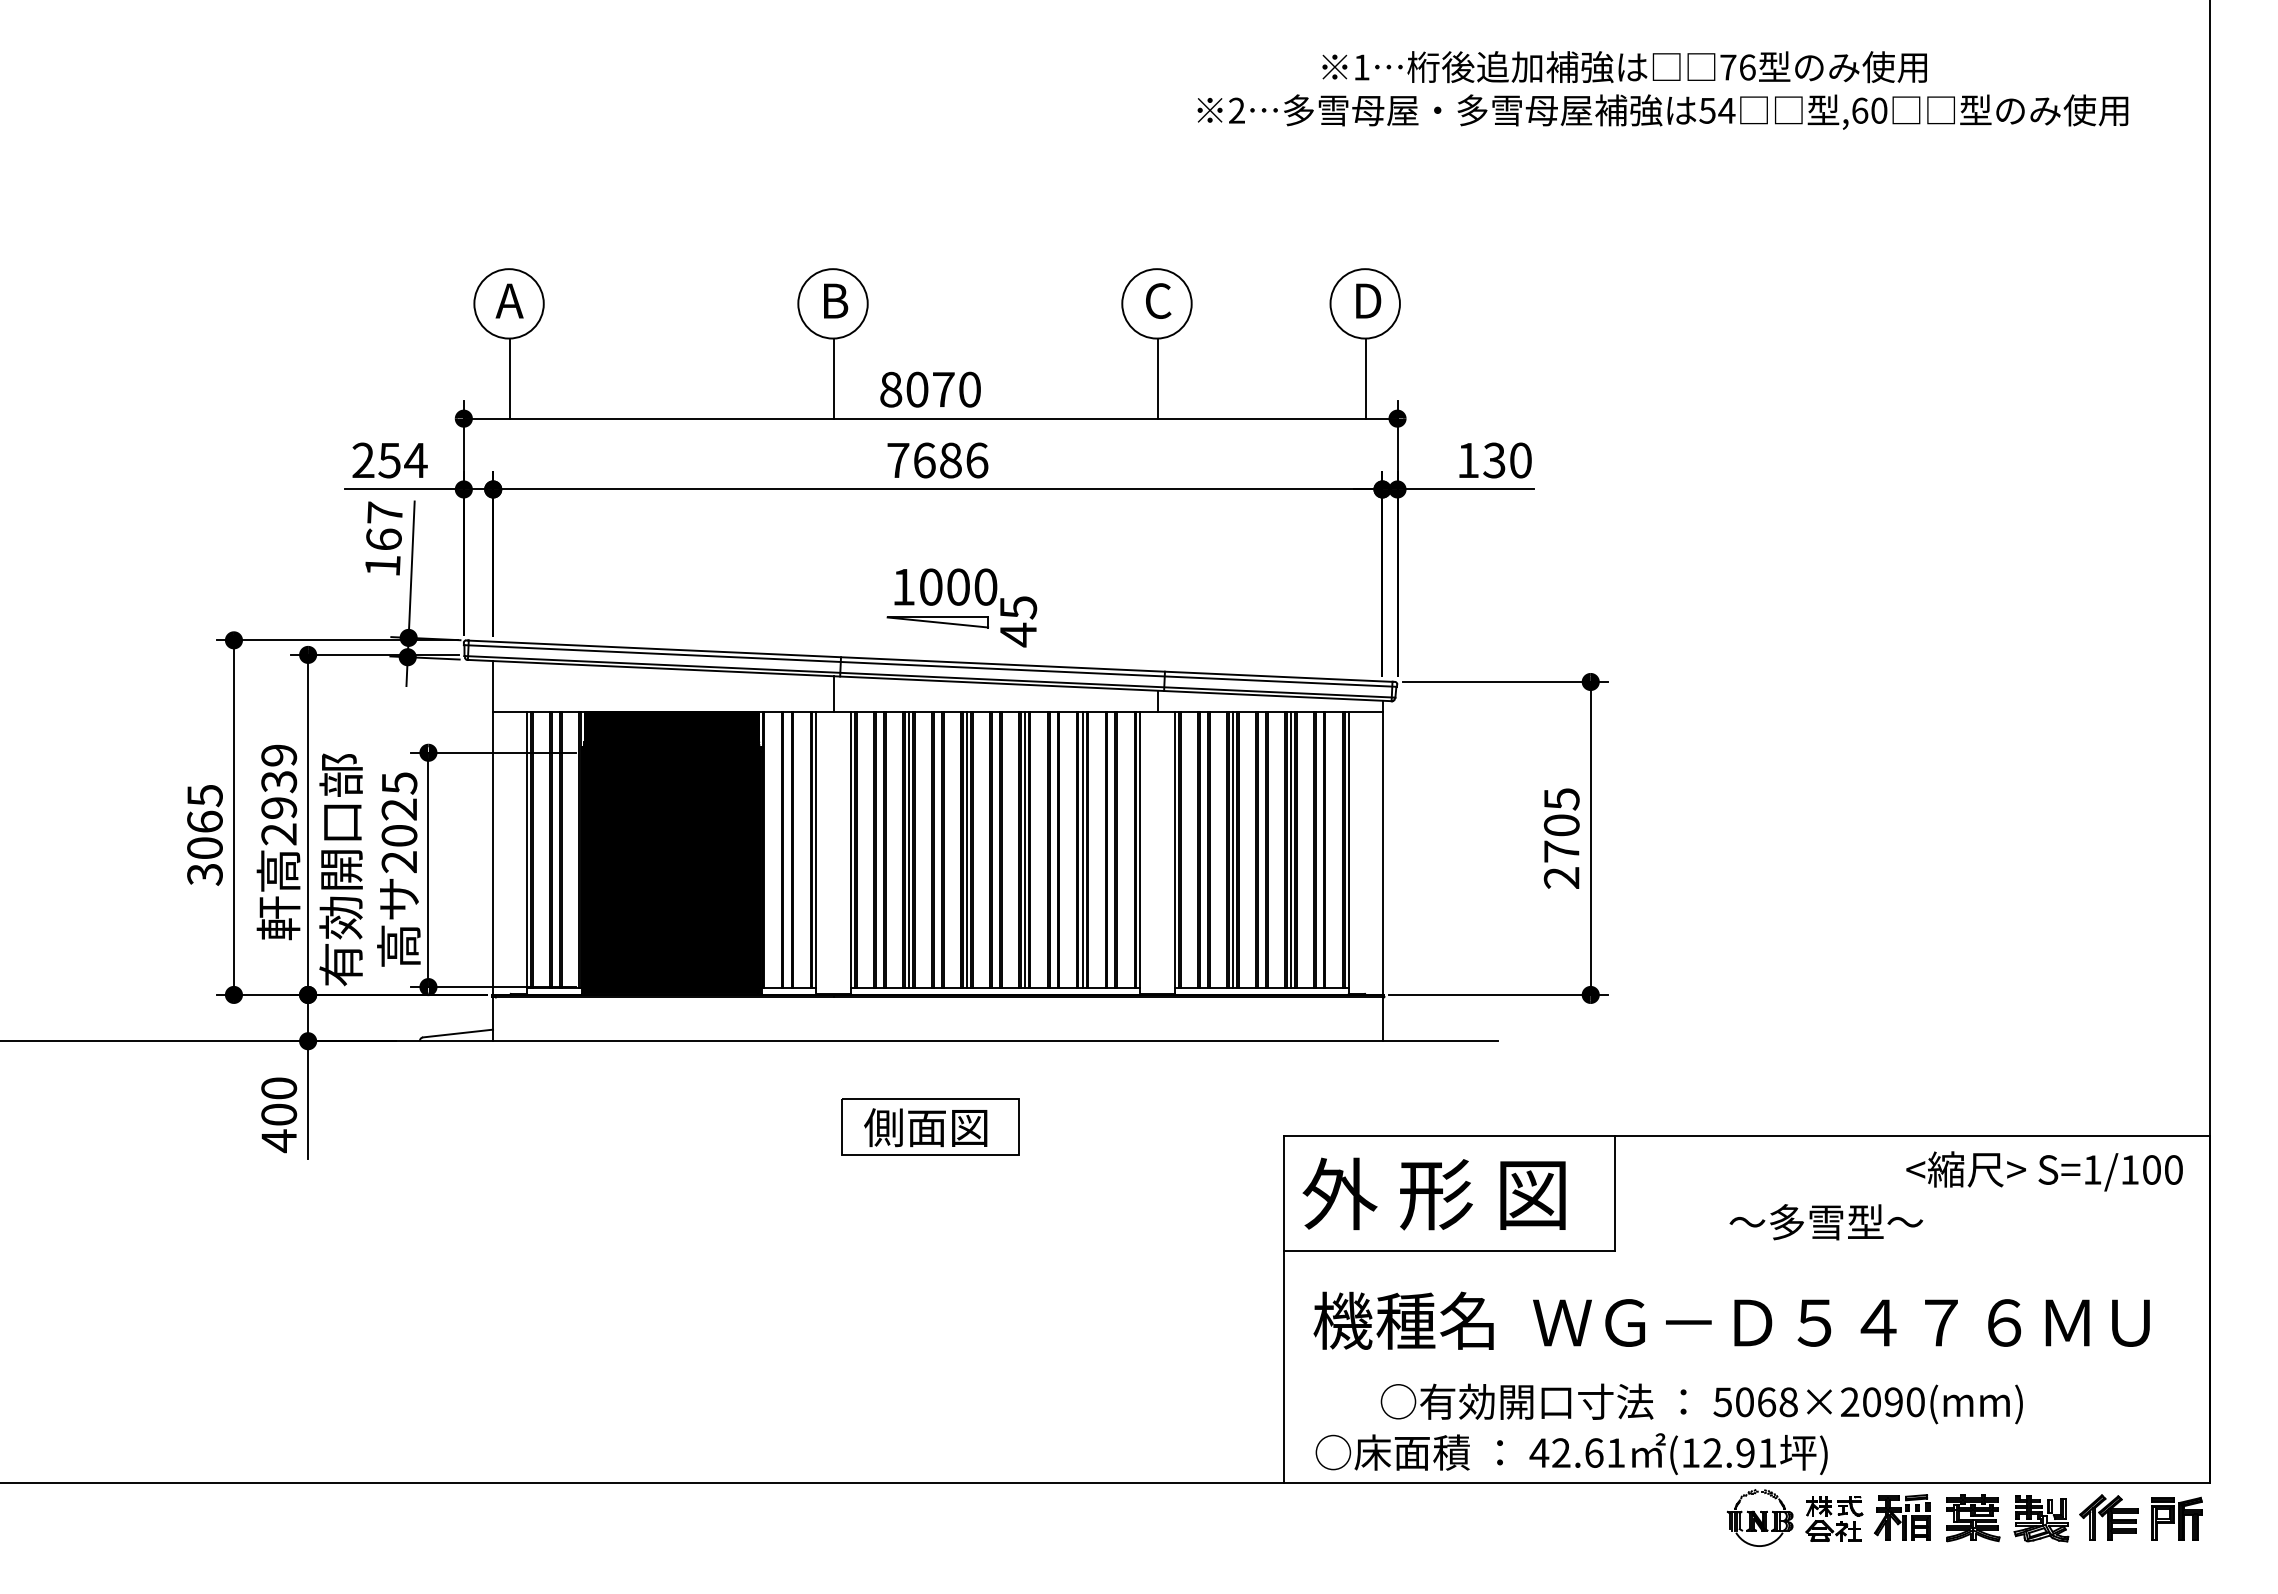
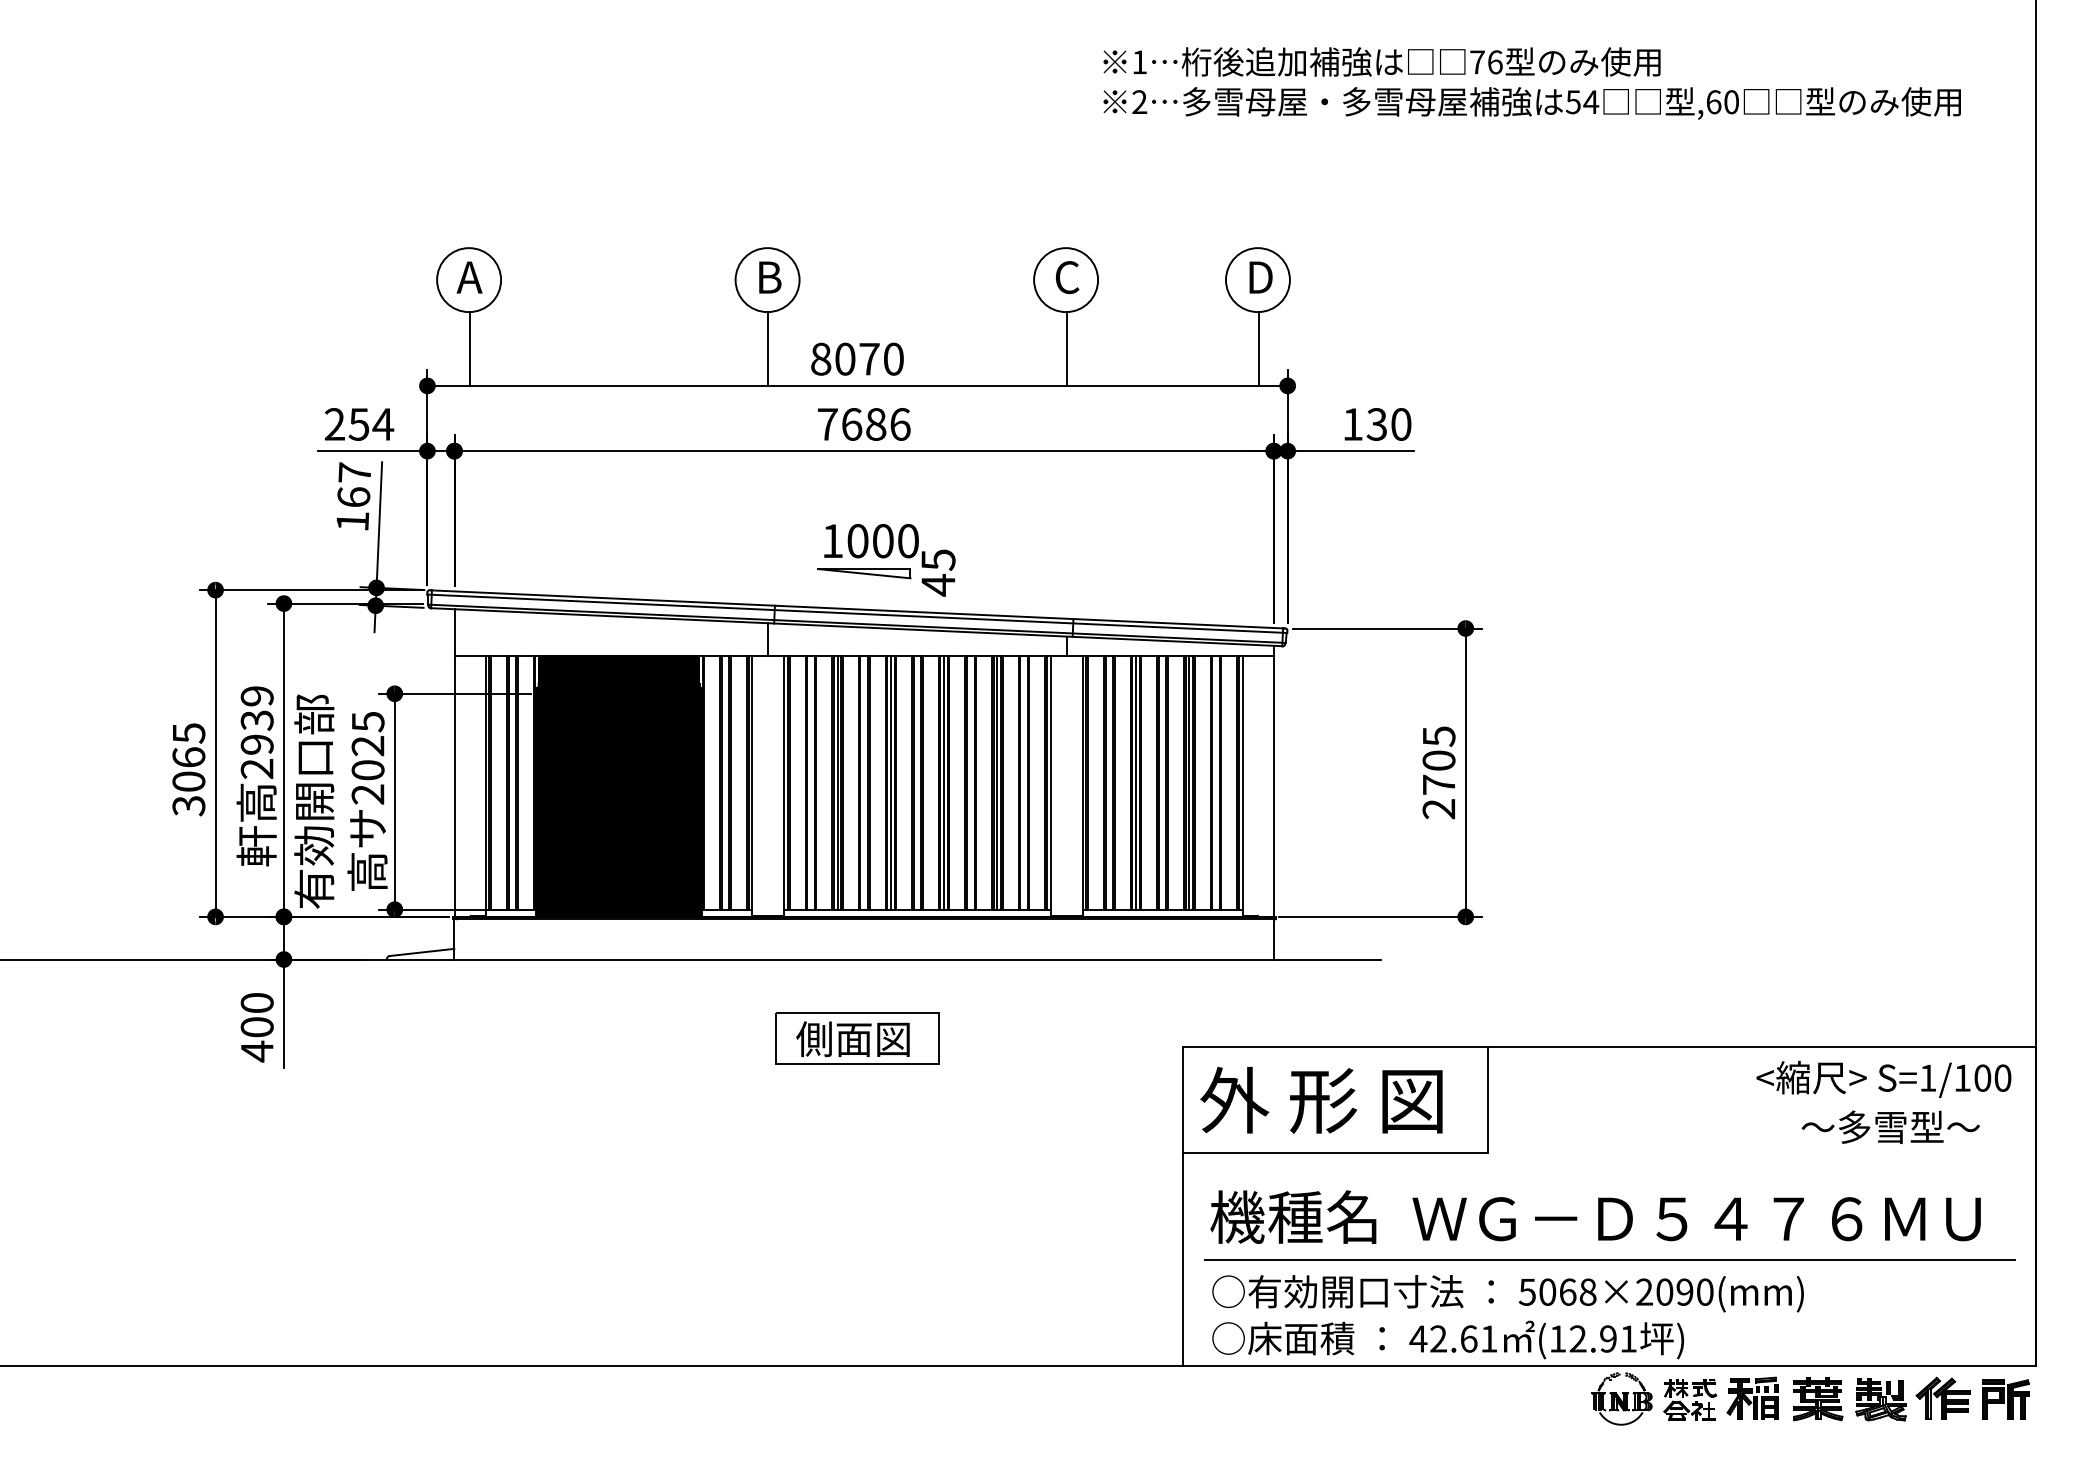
text: (1624, 66) -> (1381, 61), moved
text: (1825, 1221) -> (1890, 1126), moved
line: (1746, 1366) -> (1609, 1259), added
text: (1701, 1403) -> (1507, 1293), moved

